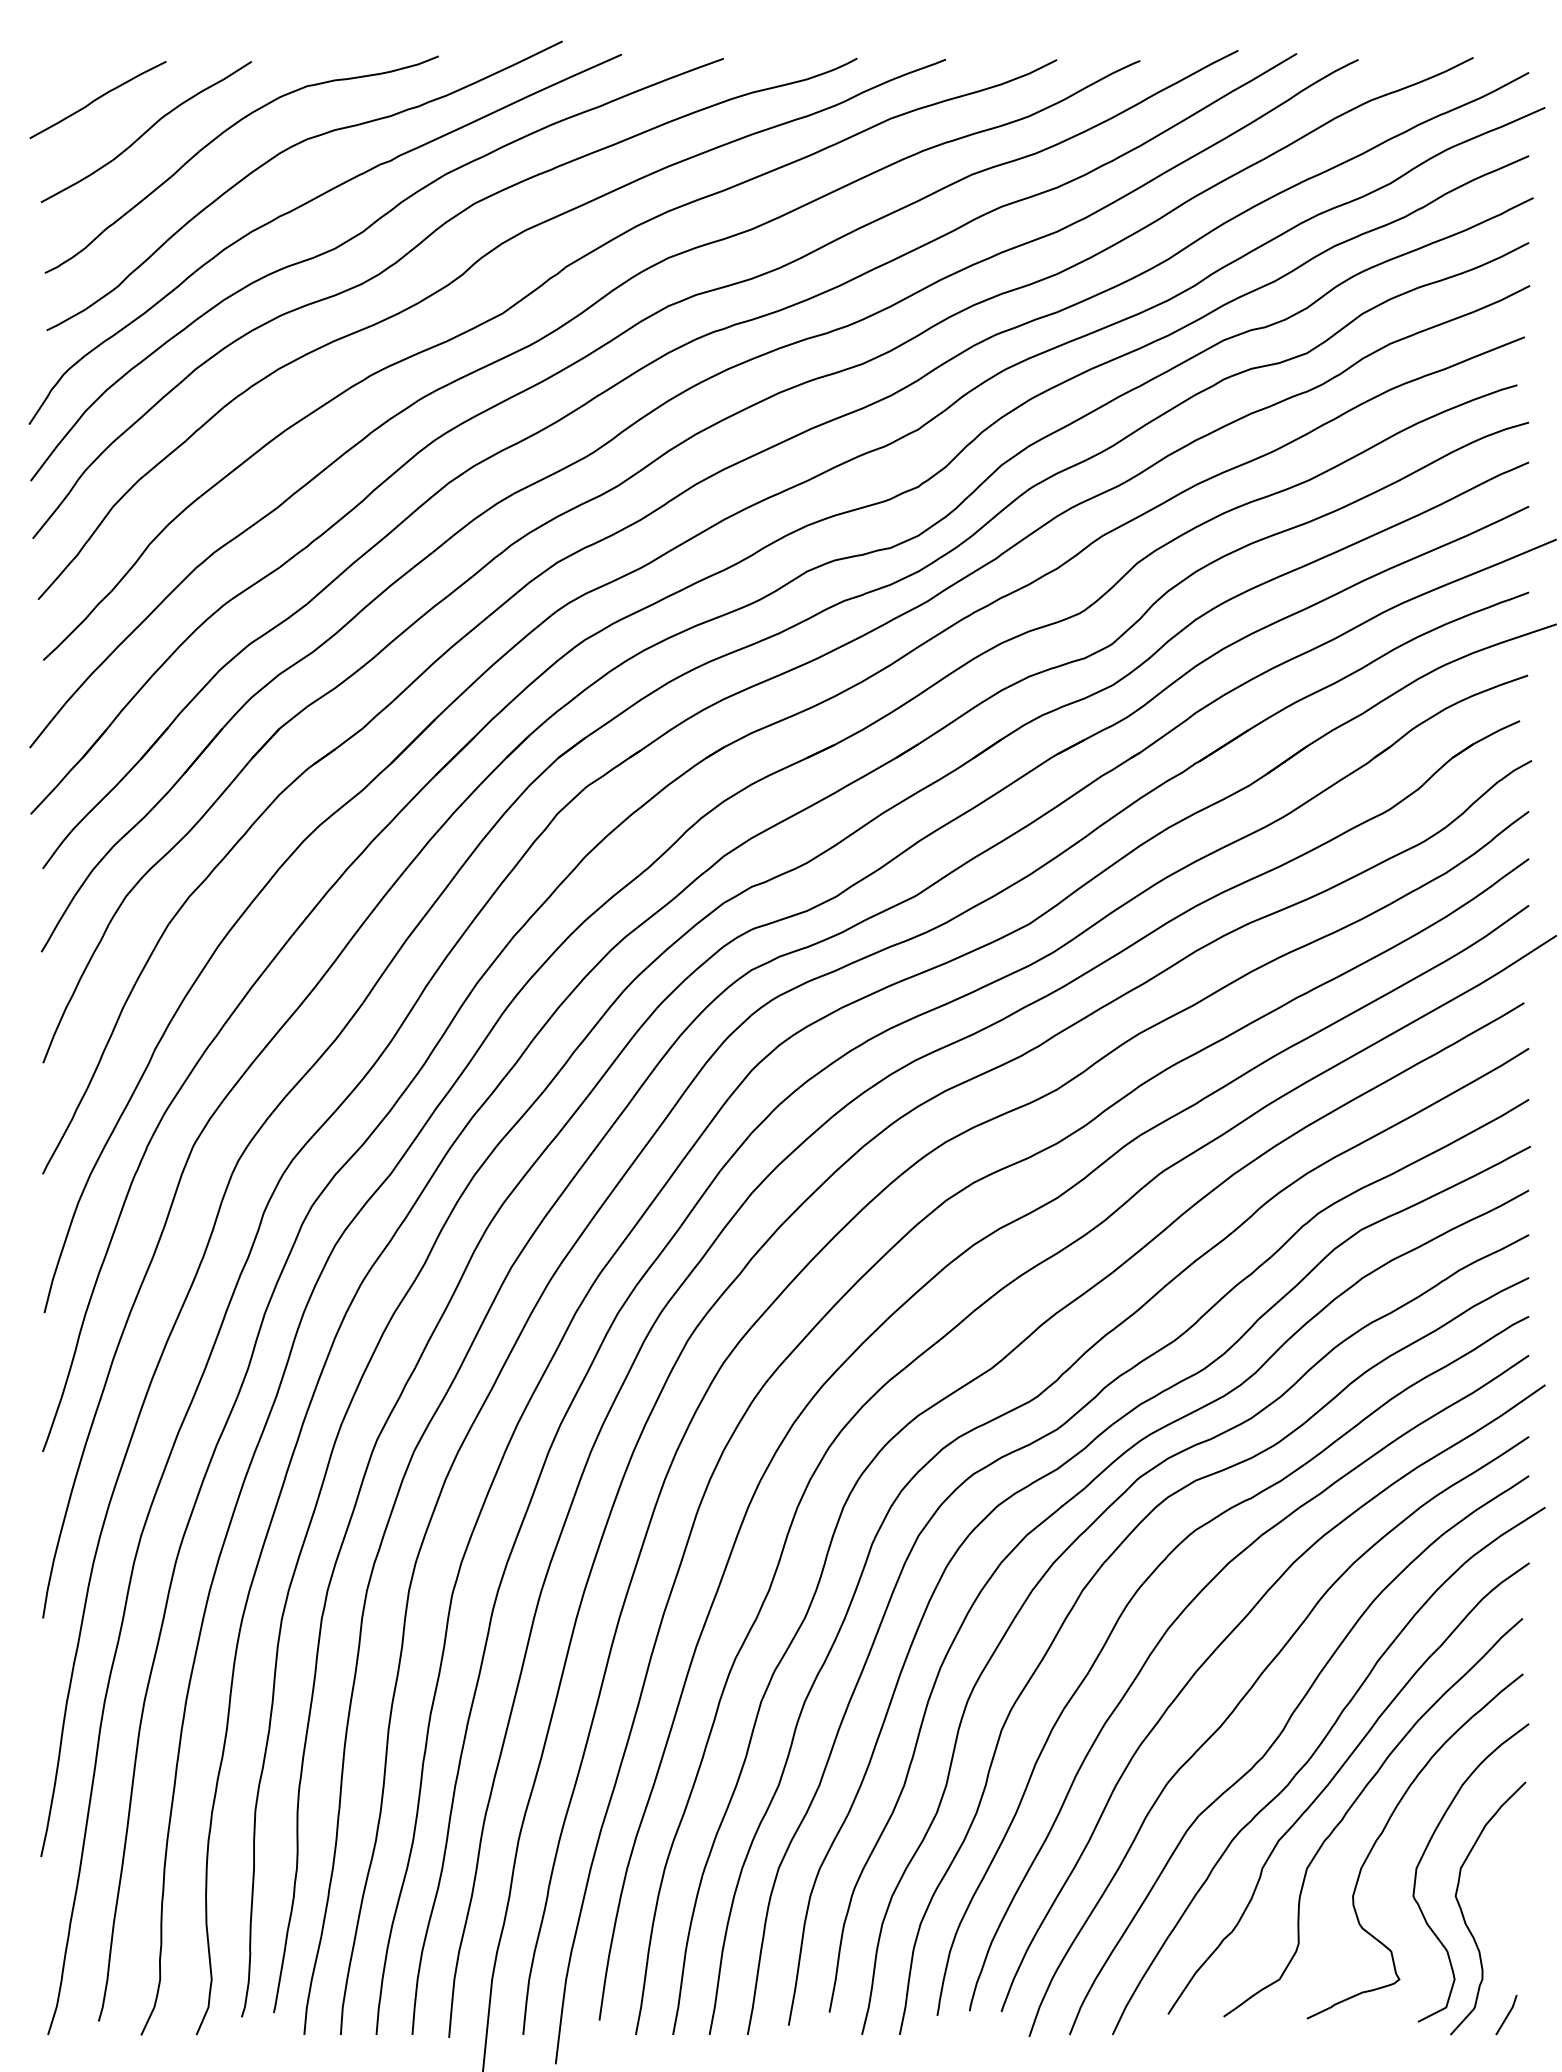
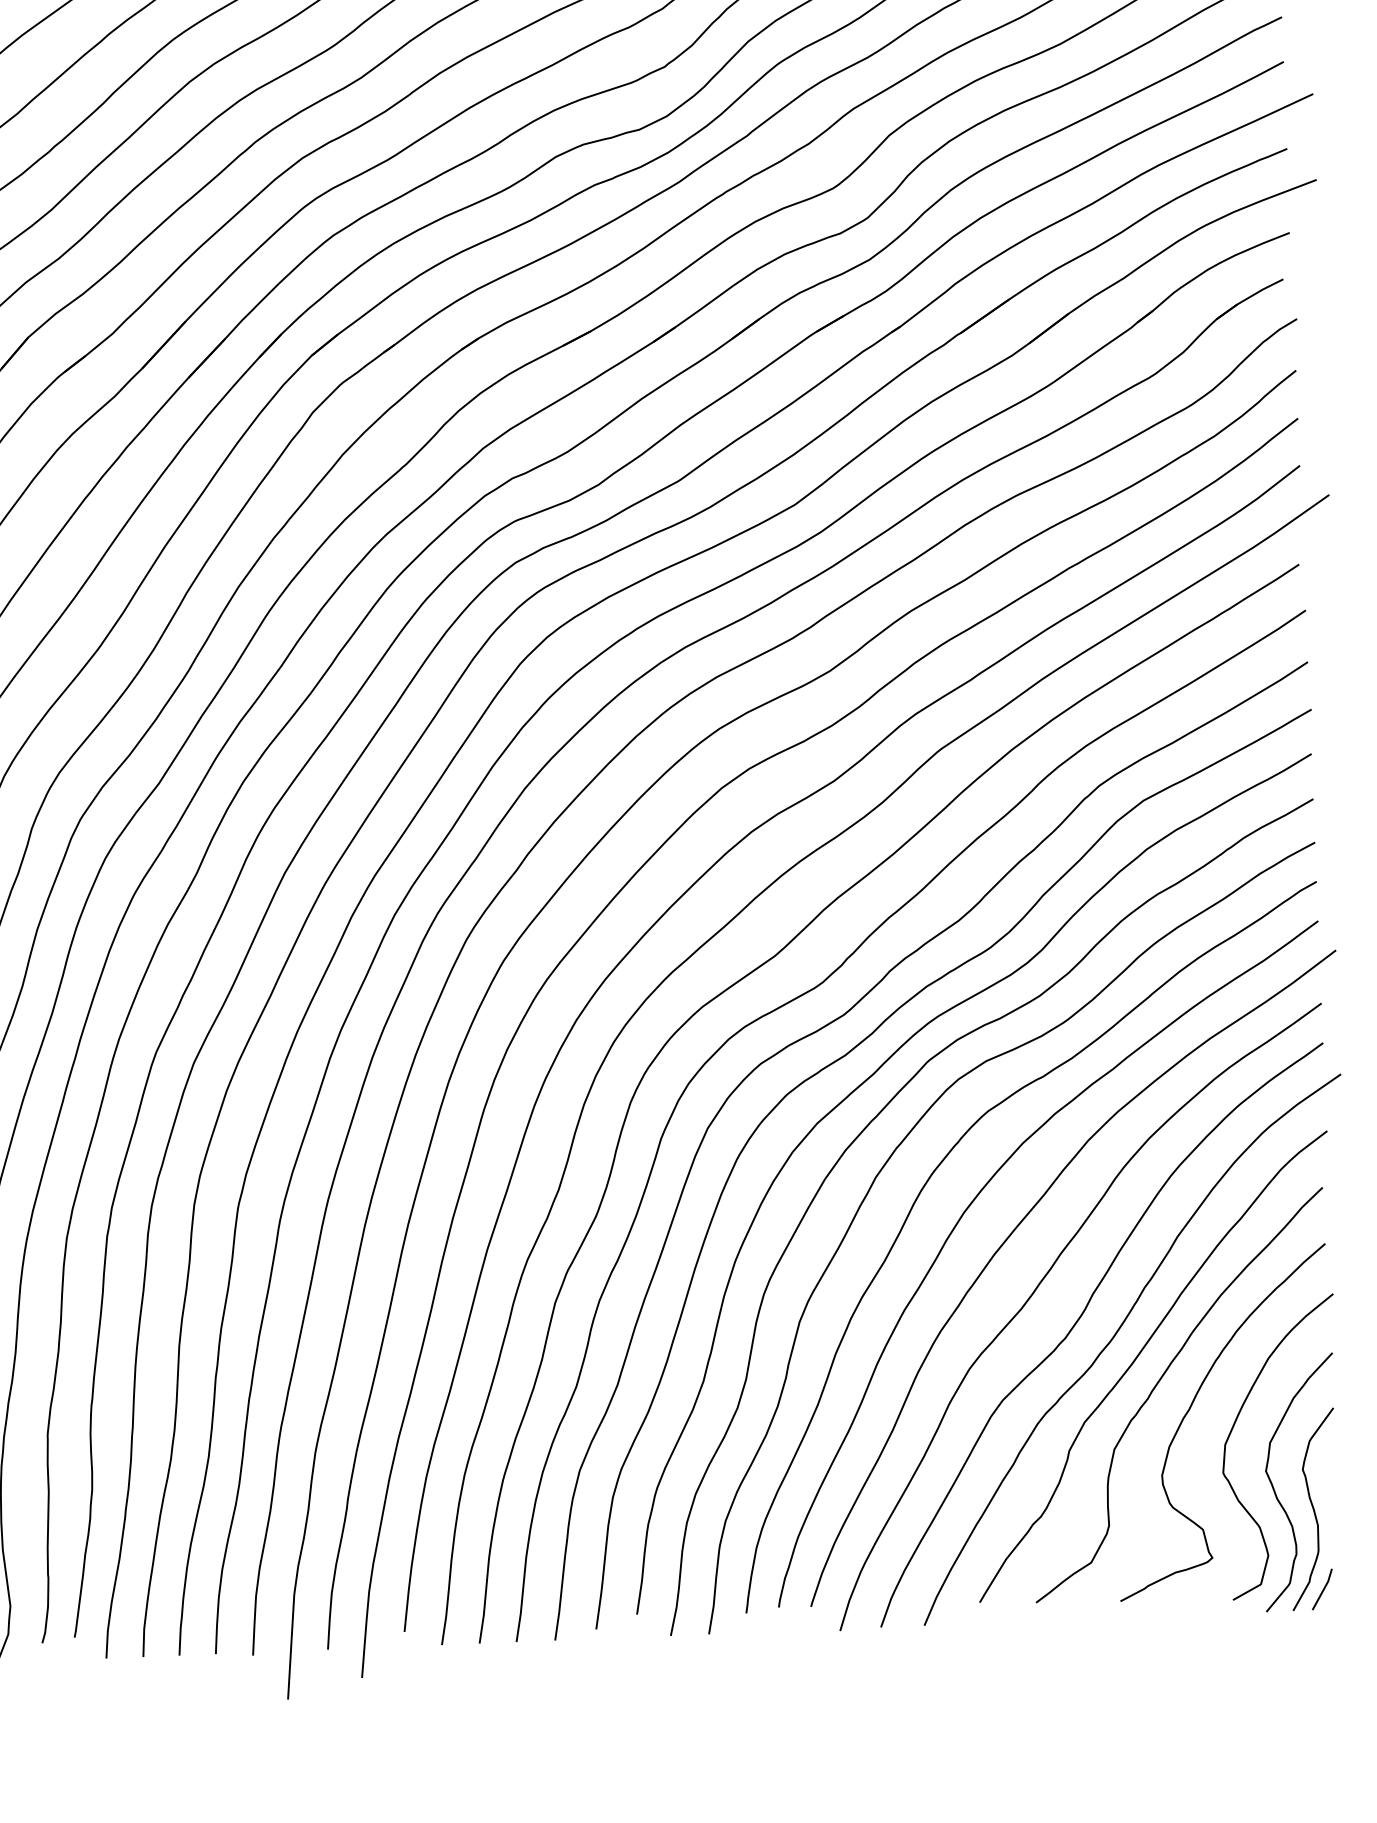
curve: (1500, 1935) -> (1313, 1509), added

